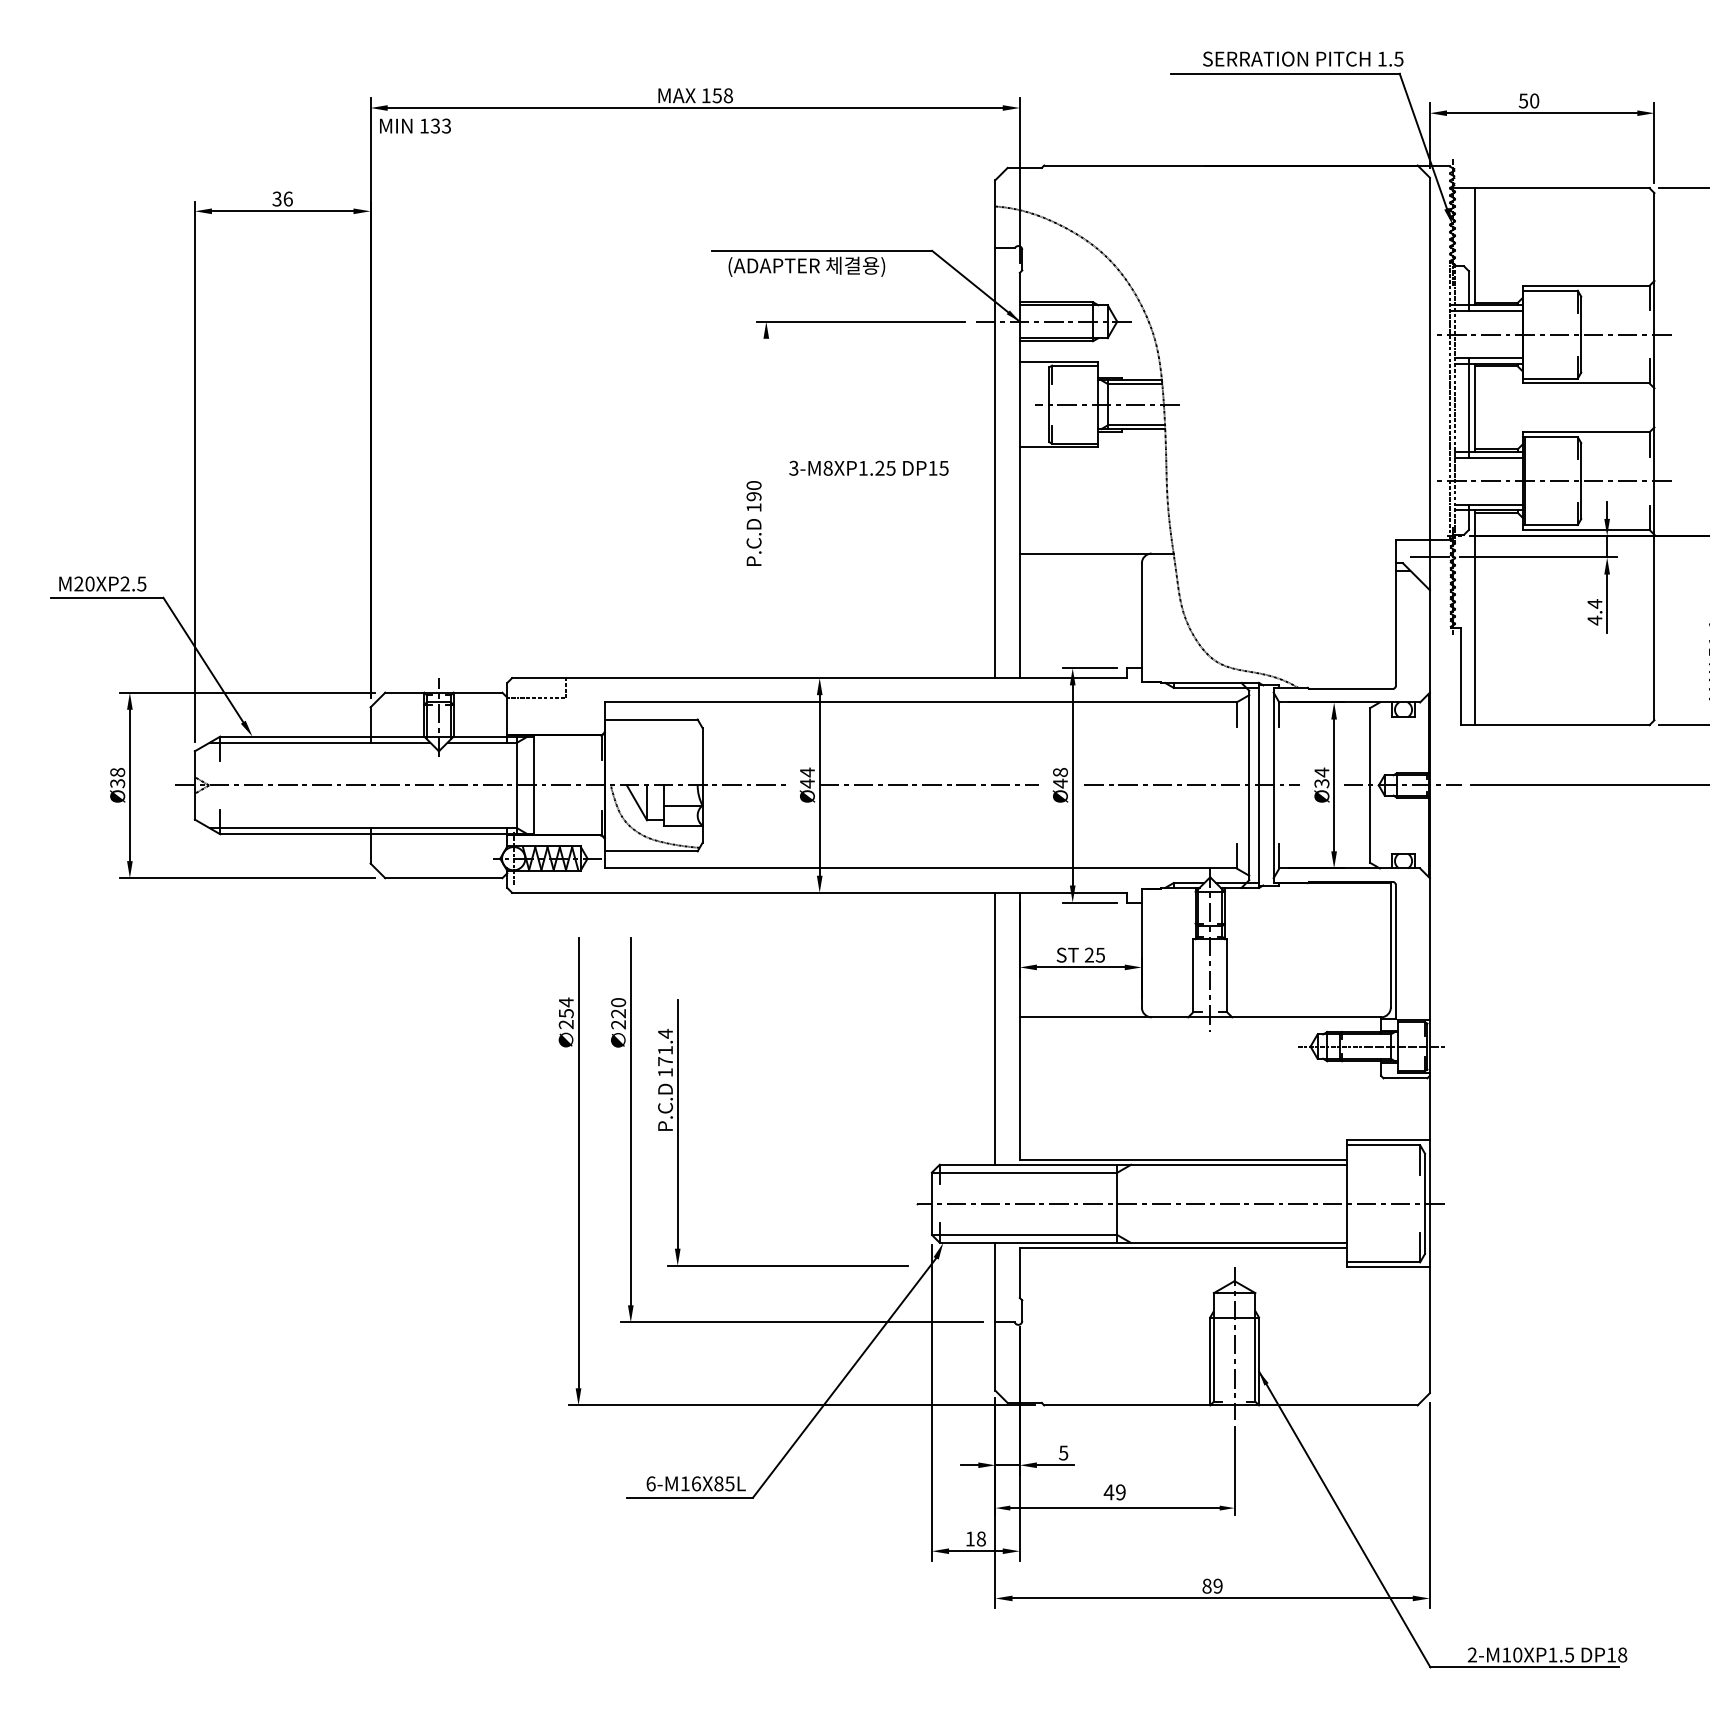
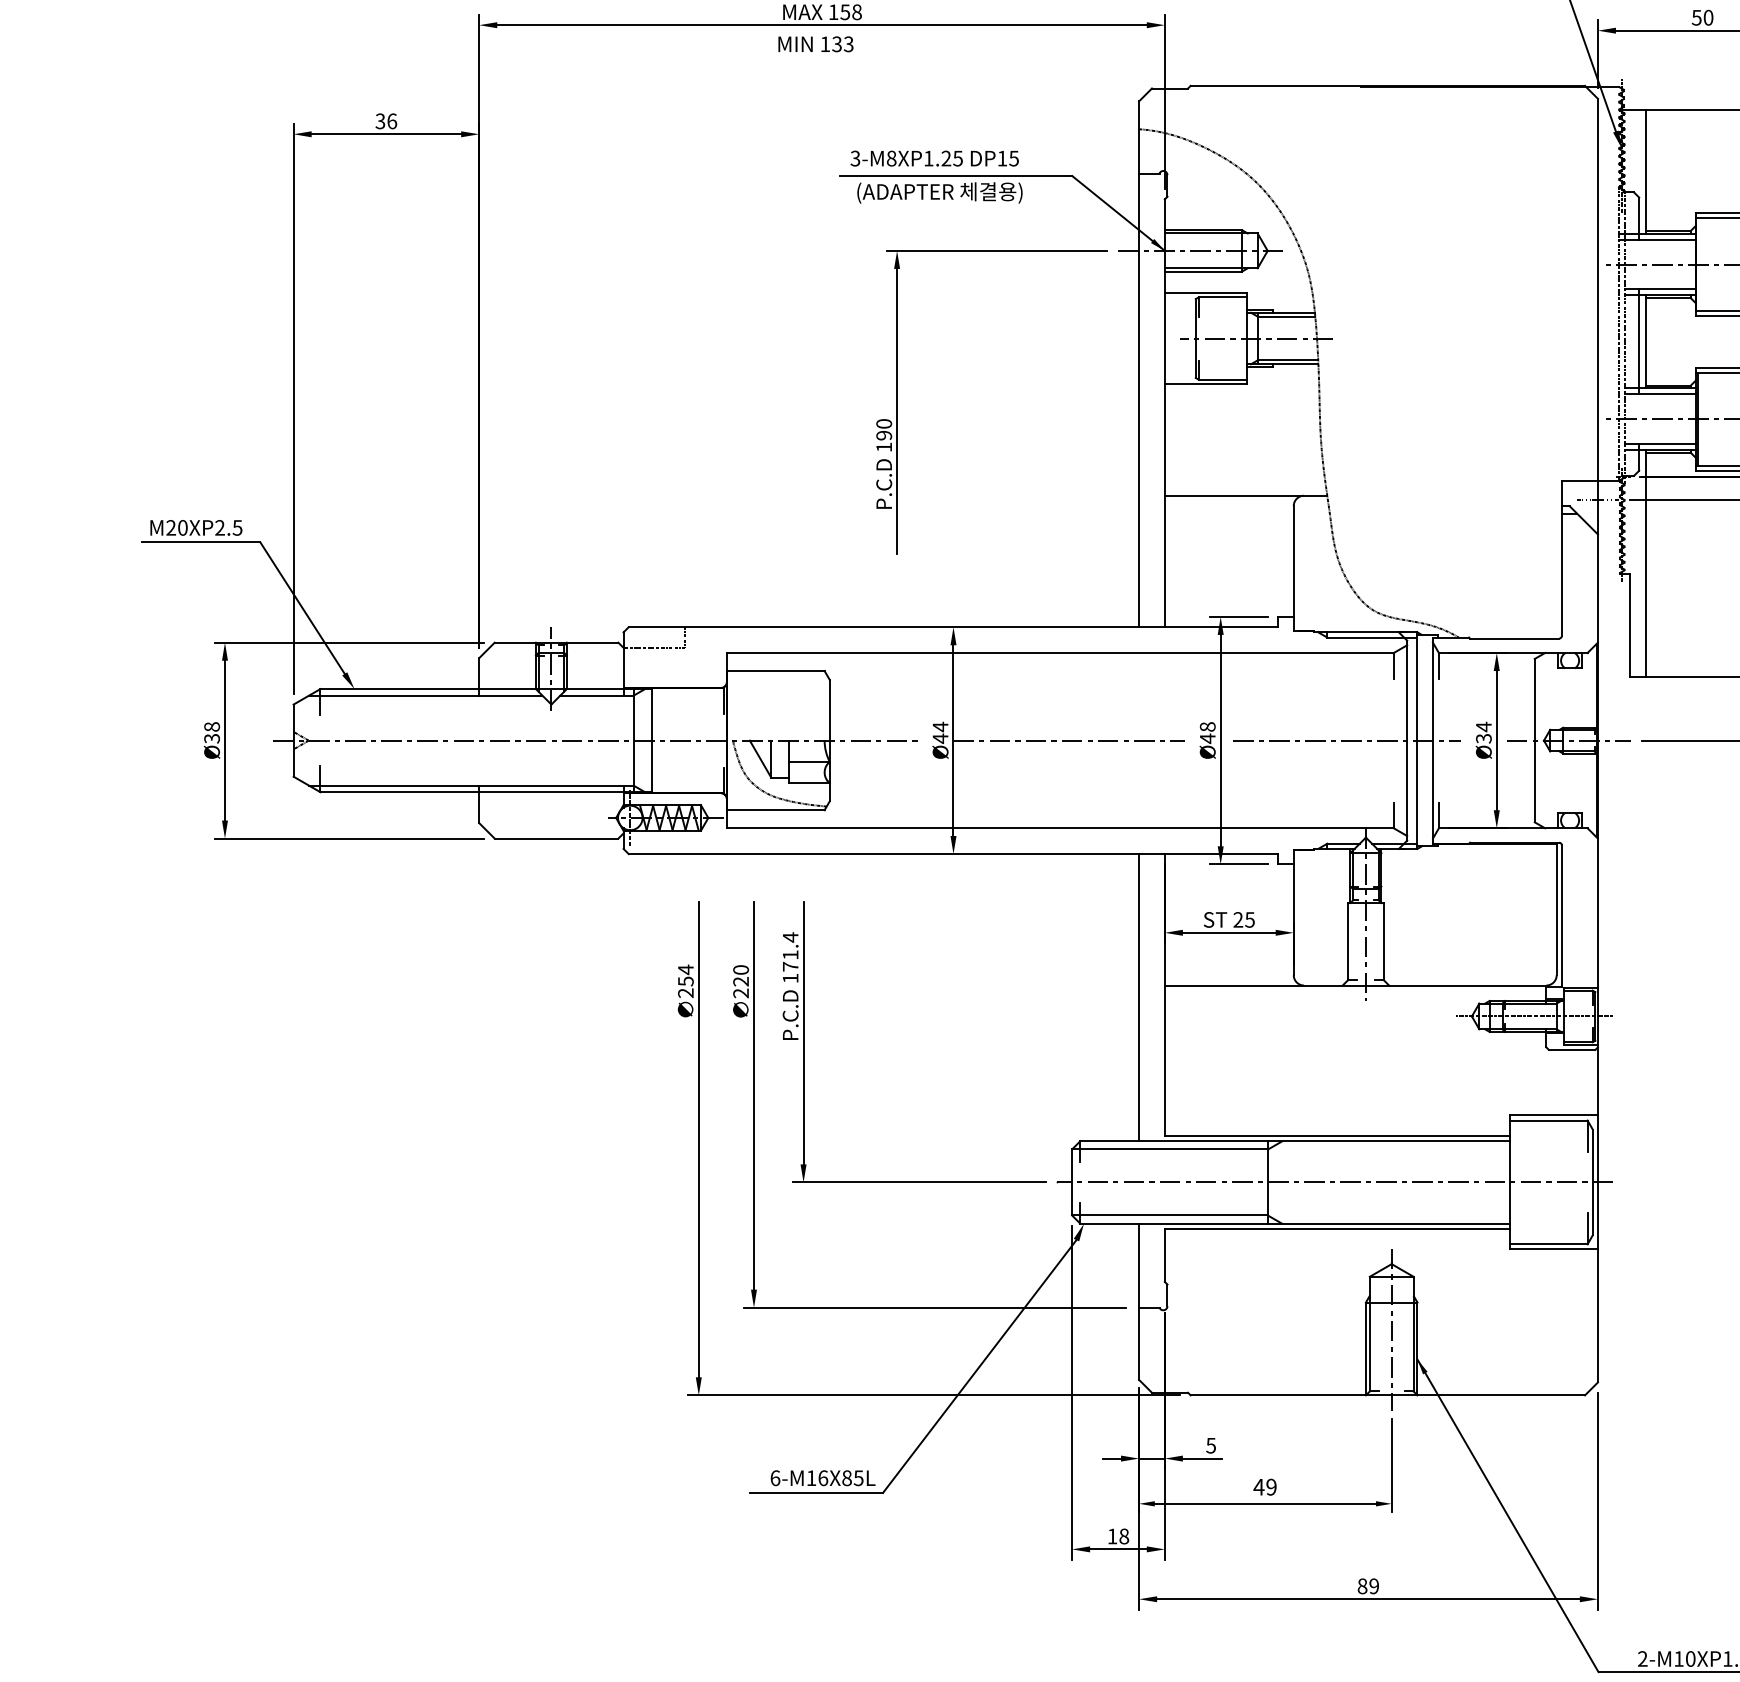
text: (415, 125) -> (815, 43), moved
text: (868, 467) -> (934, 157), moved
line: (766, 473) -> (897, 411), added
part: (678, 1132) -> (804, 1041), moved

